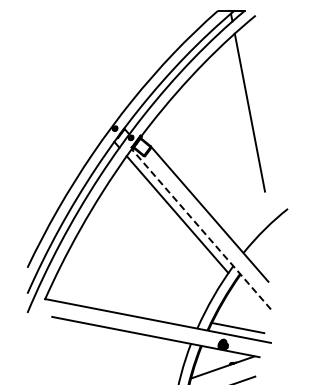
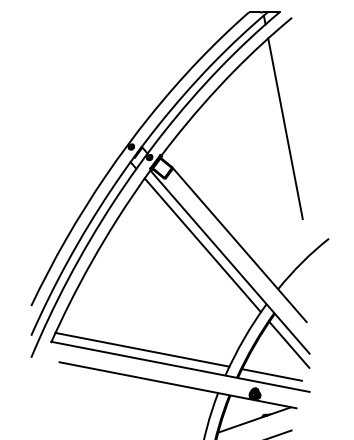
line: (201, 228) -> (230, 261), dashed -> solid
line: (252, 301) -> (288, 344), added
line: (124, 305) -> (142, 349), added

